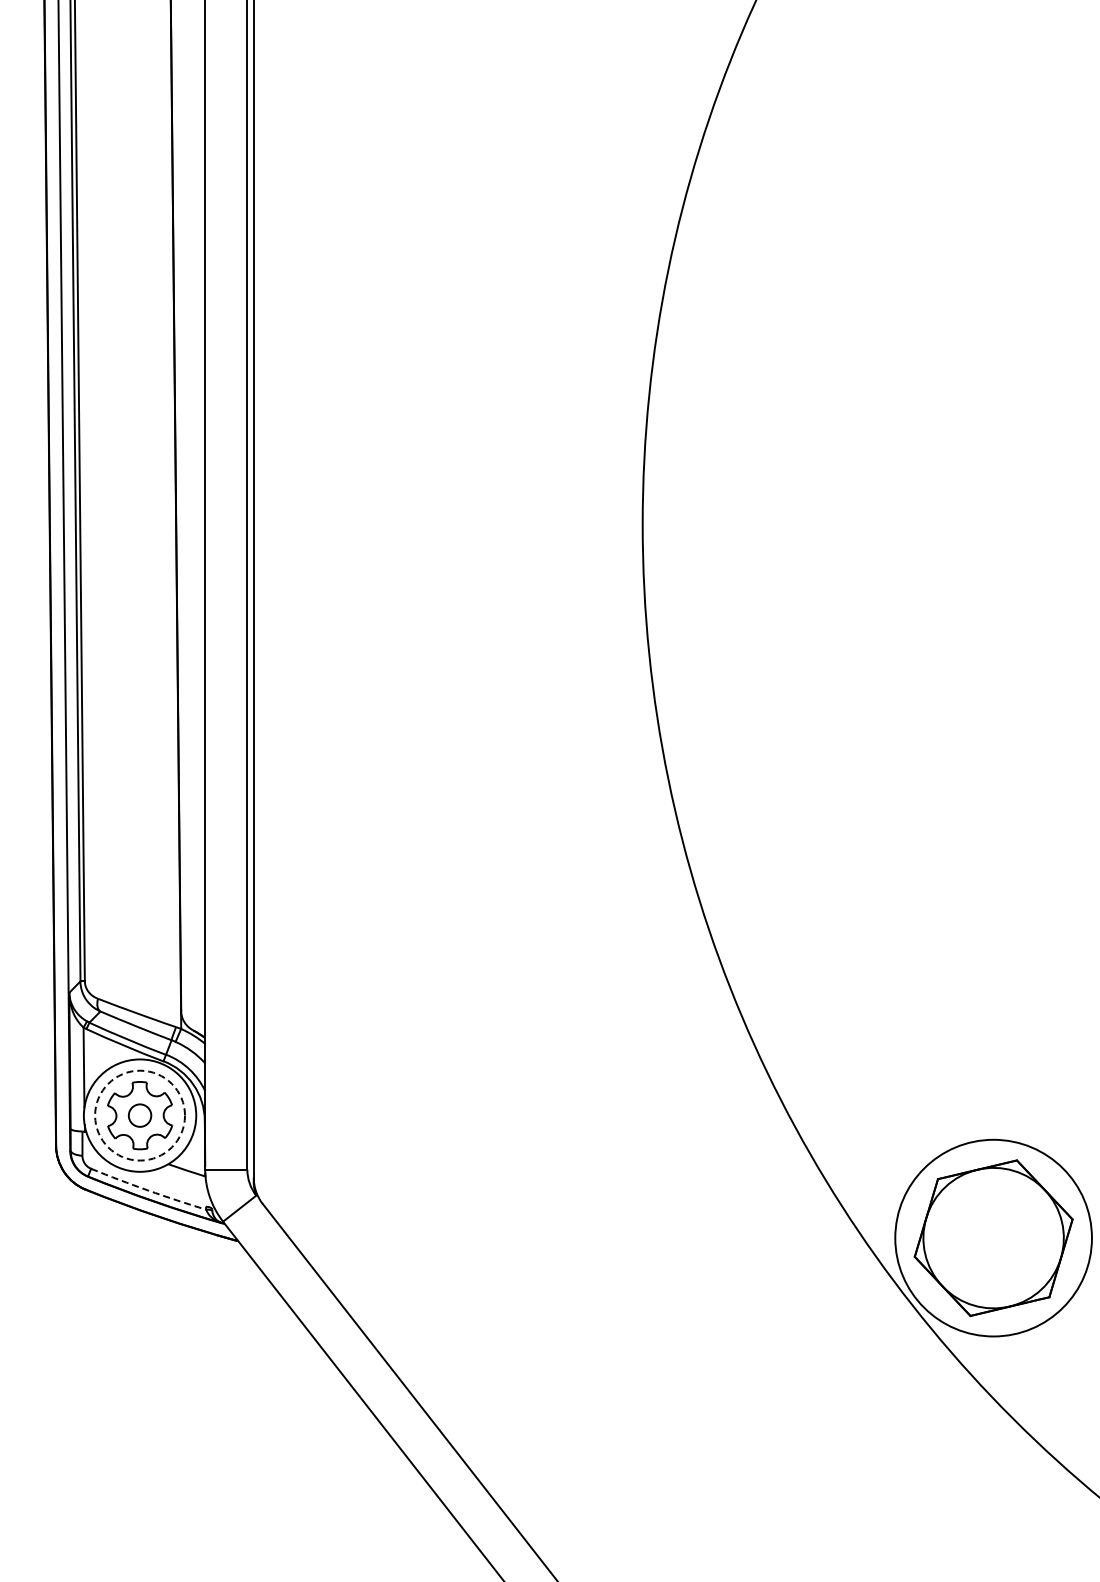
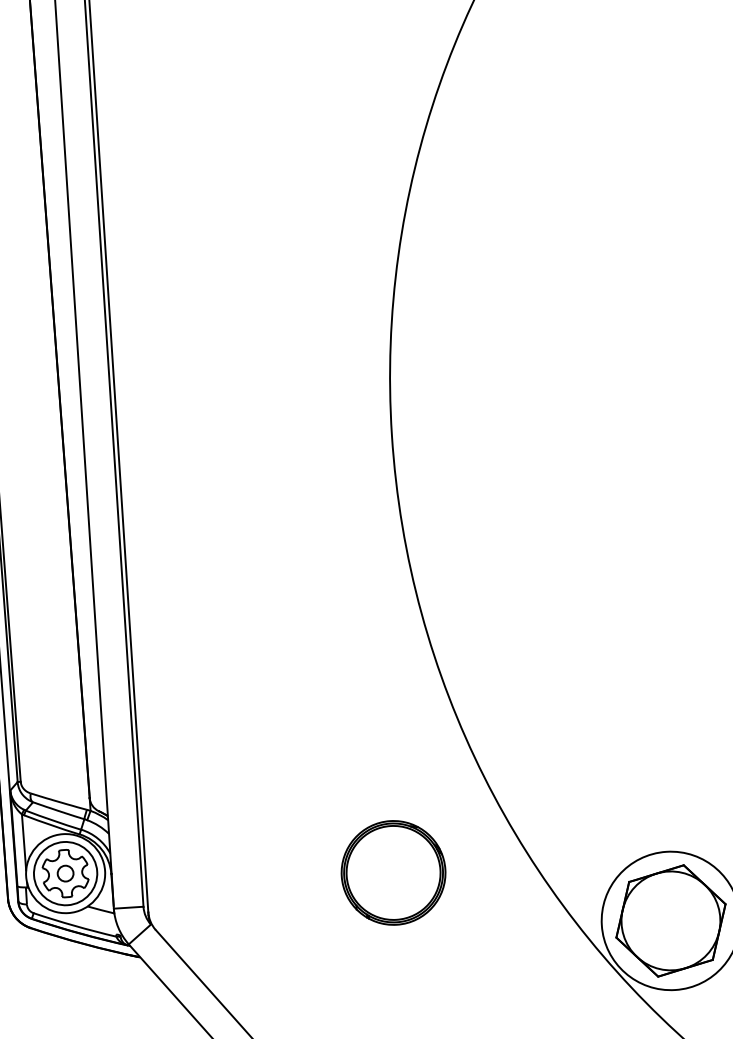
circle: (140, 1115) -> (65, 873), dashed -> solid
part: (604, 1144) -> (393, 872), added
arc: (148, 1190) -> (74, 925), dashed -> solid

